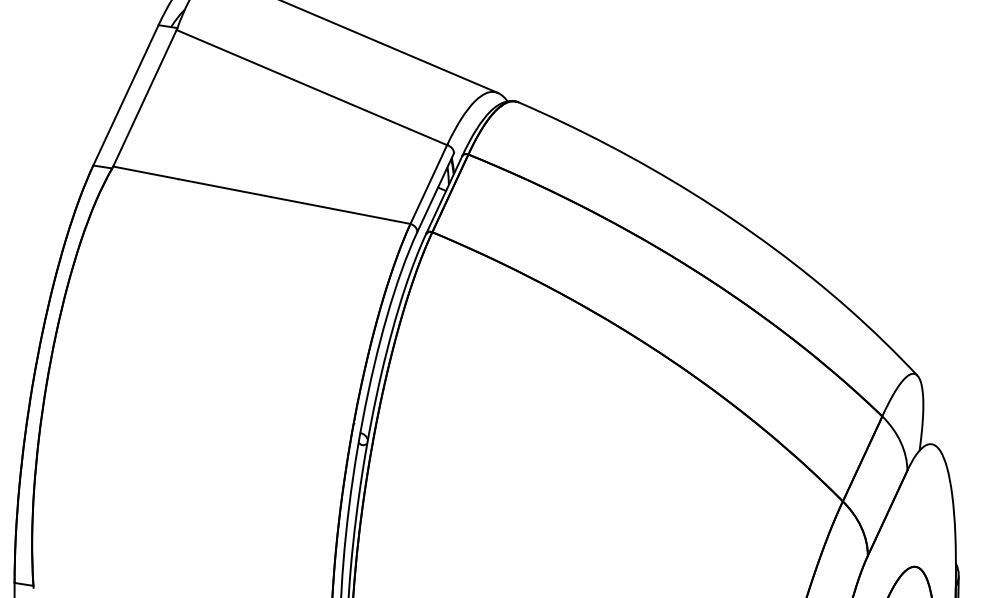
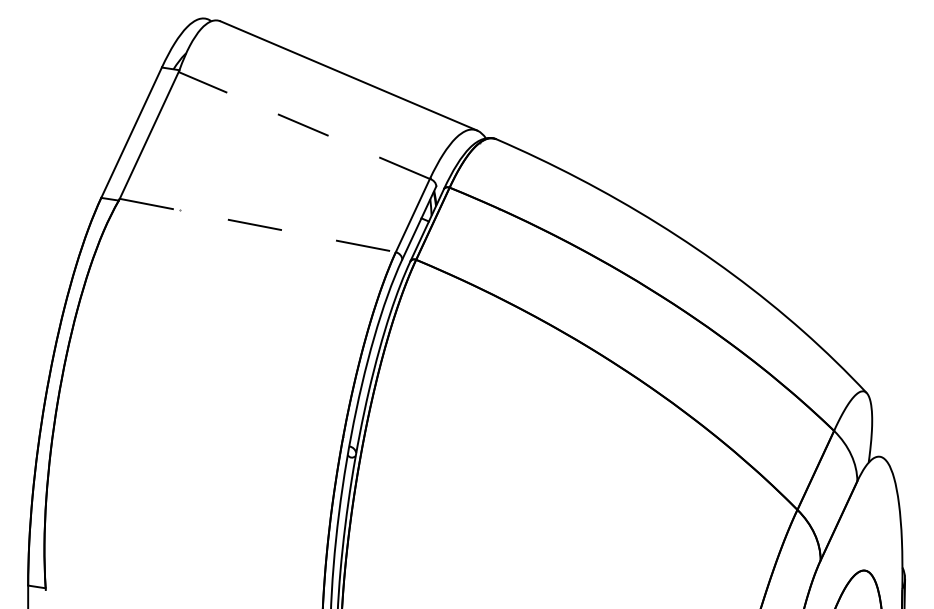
line: (312, 87) -> (304, 125), solid -> dashed
line: (261, 195) -> (257, 225), solid -> dashed

